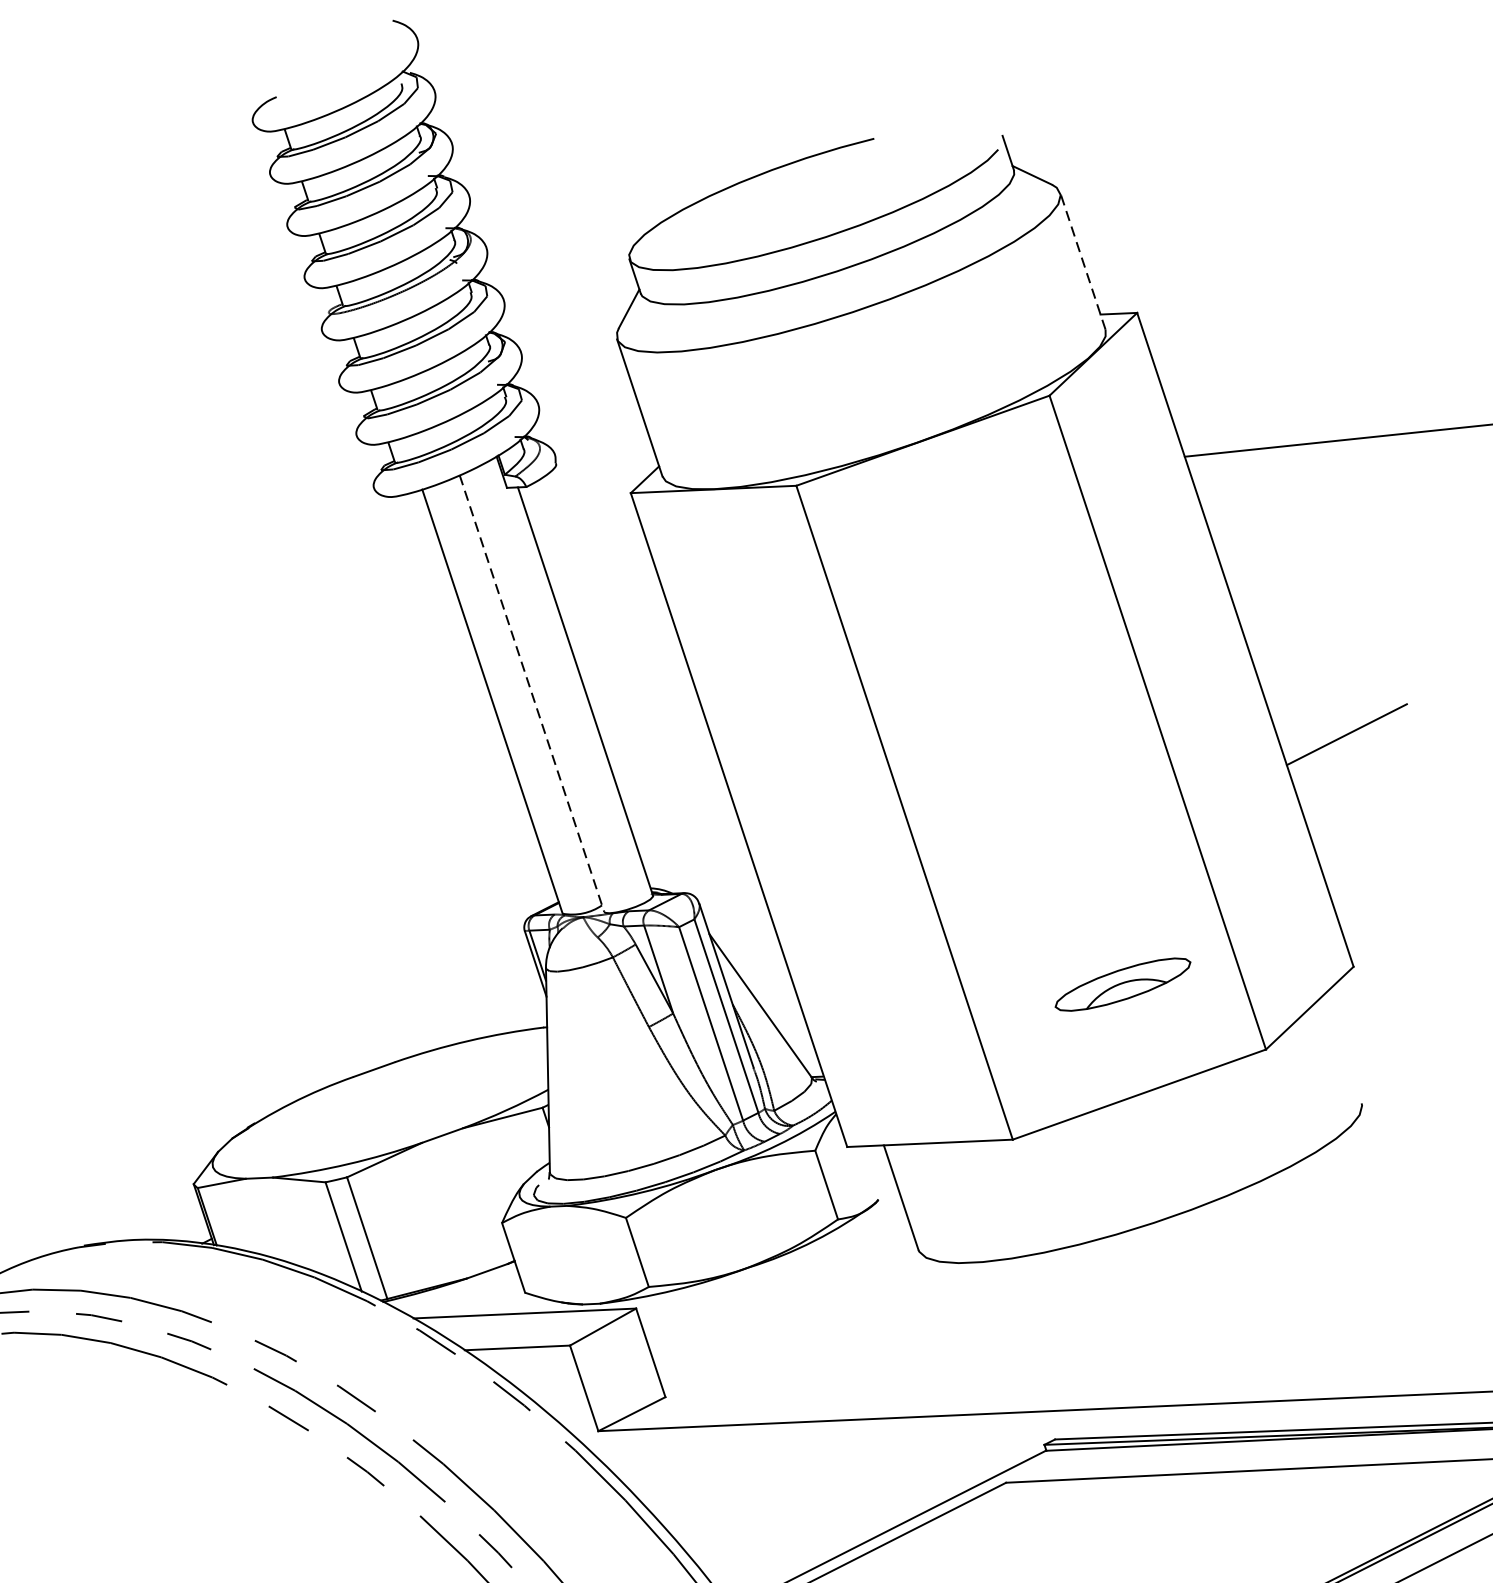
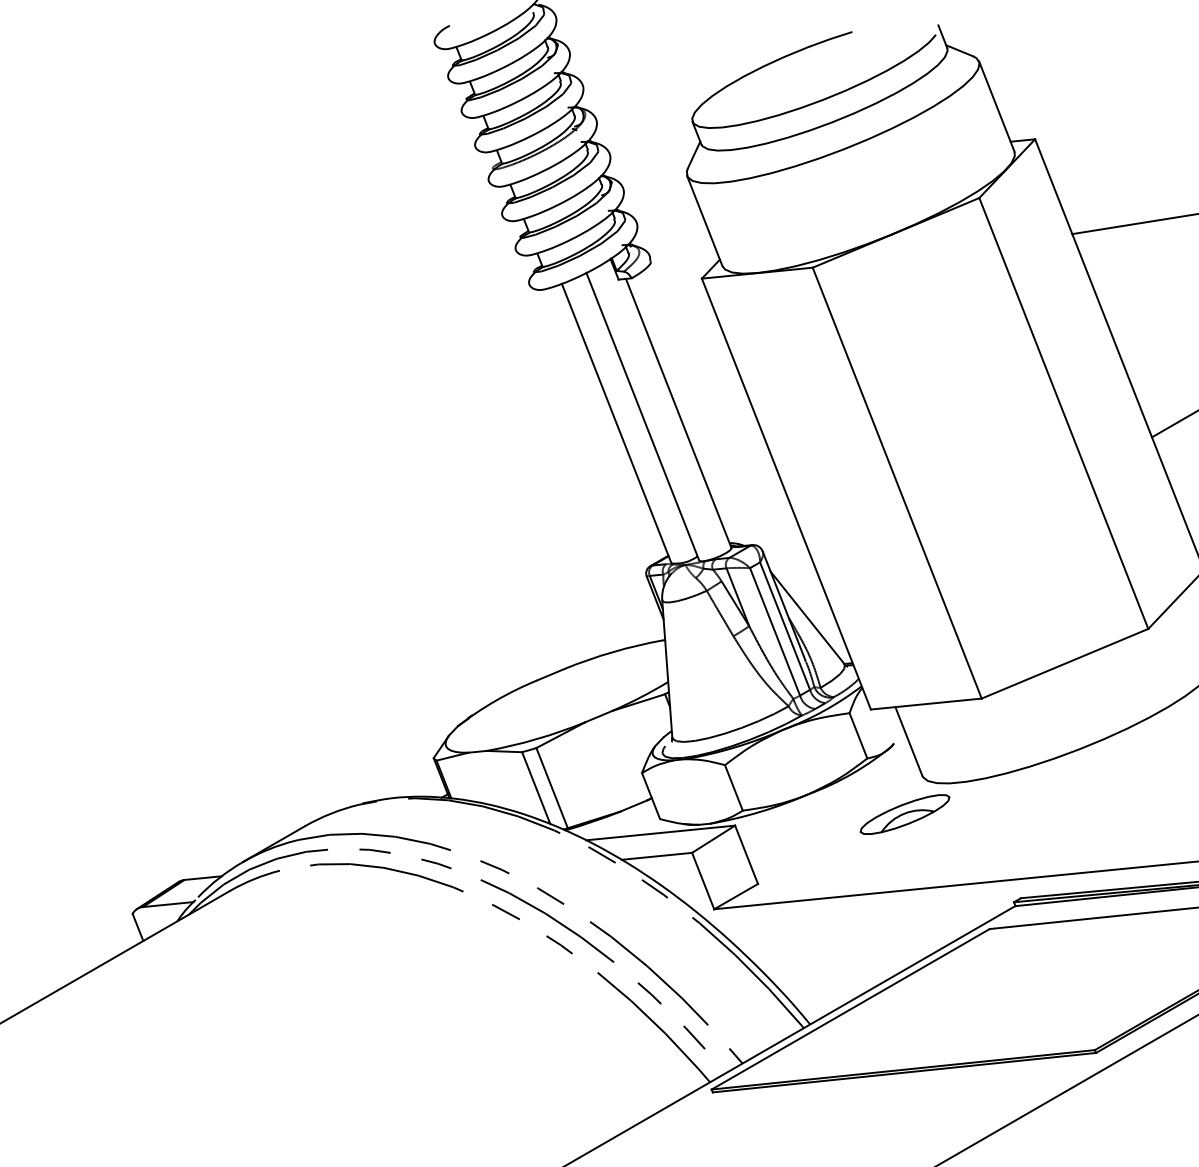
line: (1082, 261) -> (996, 106), dashed -> solid
line: (531, 693) -> (642, 416), dashed -> solid
part: (1122, 984) -> (904, 814), moved

